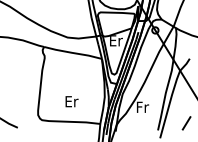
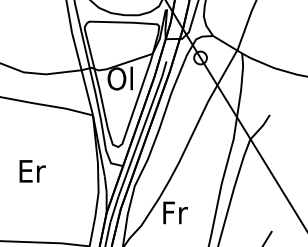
text: (115, 40) -> (120, 78), Er -> Ol
text: (71, 101) -> (31, 170), moved

